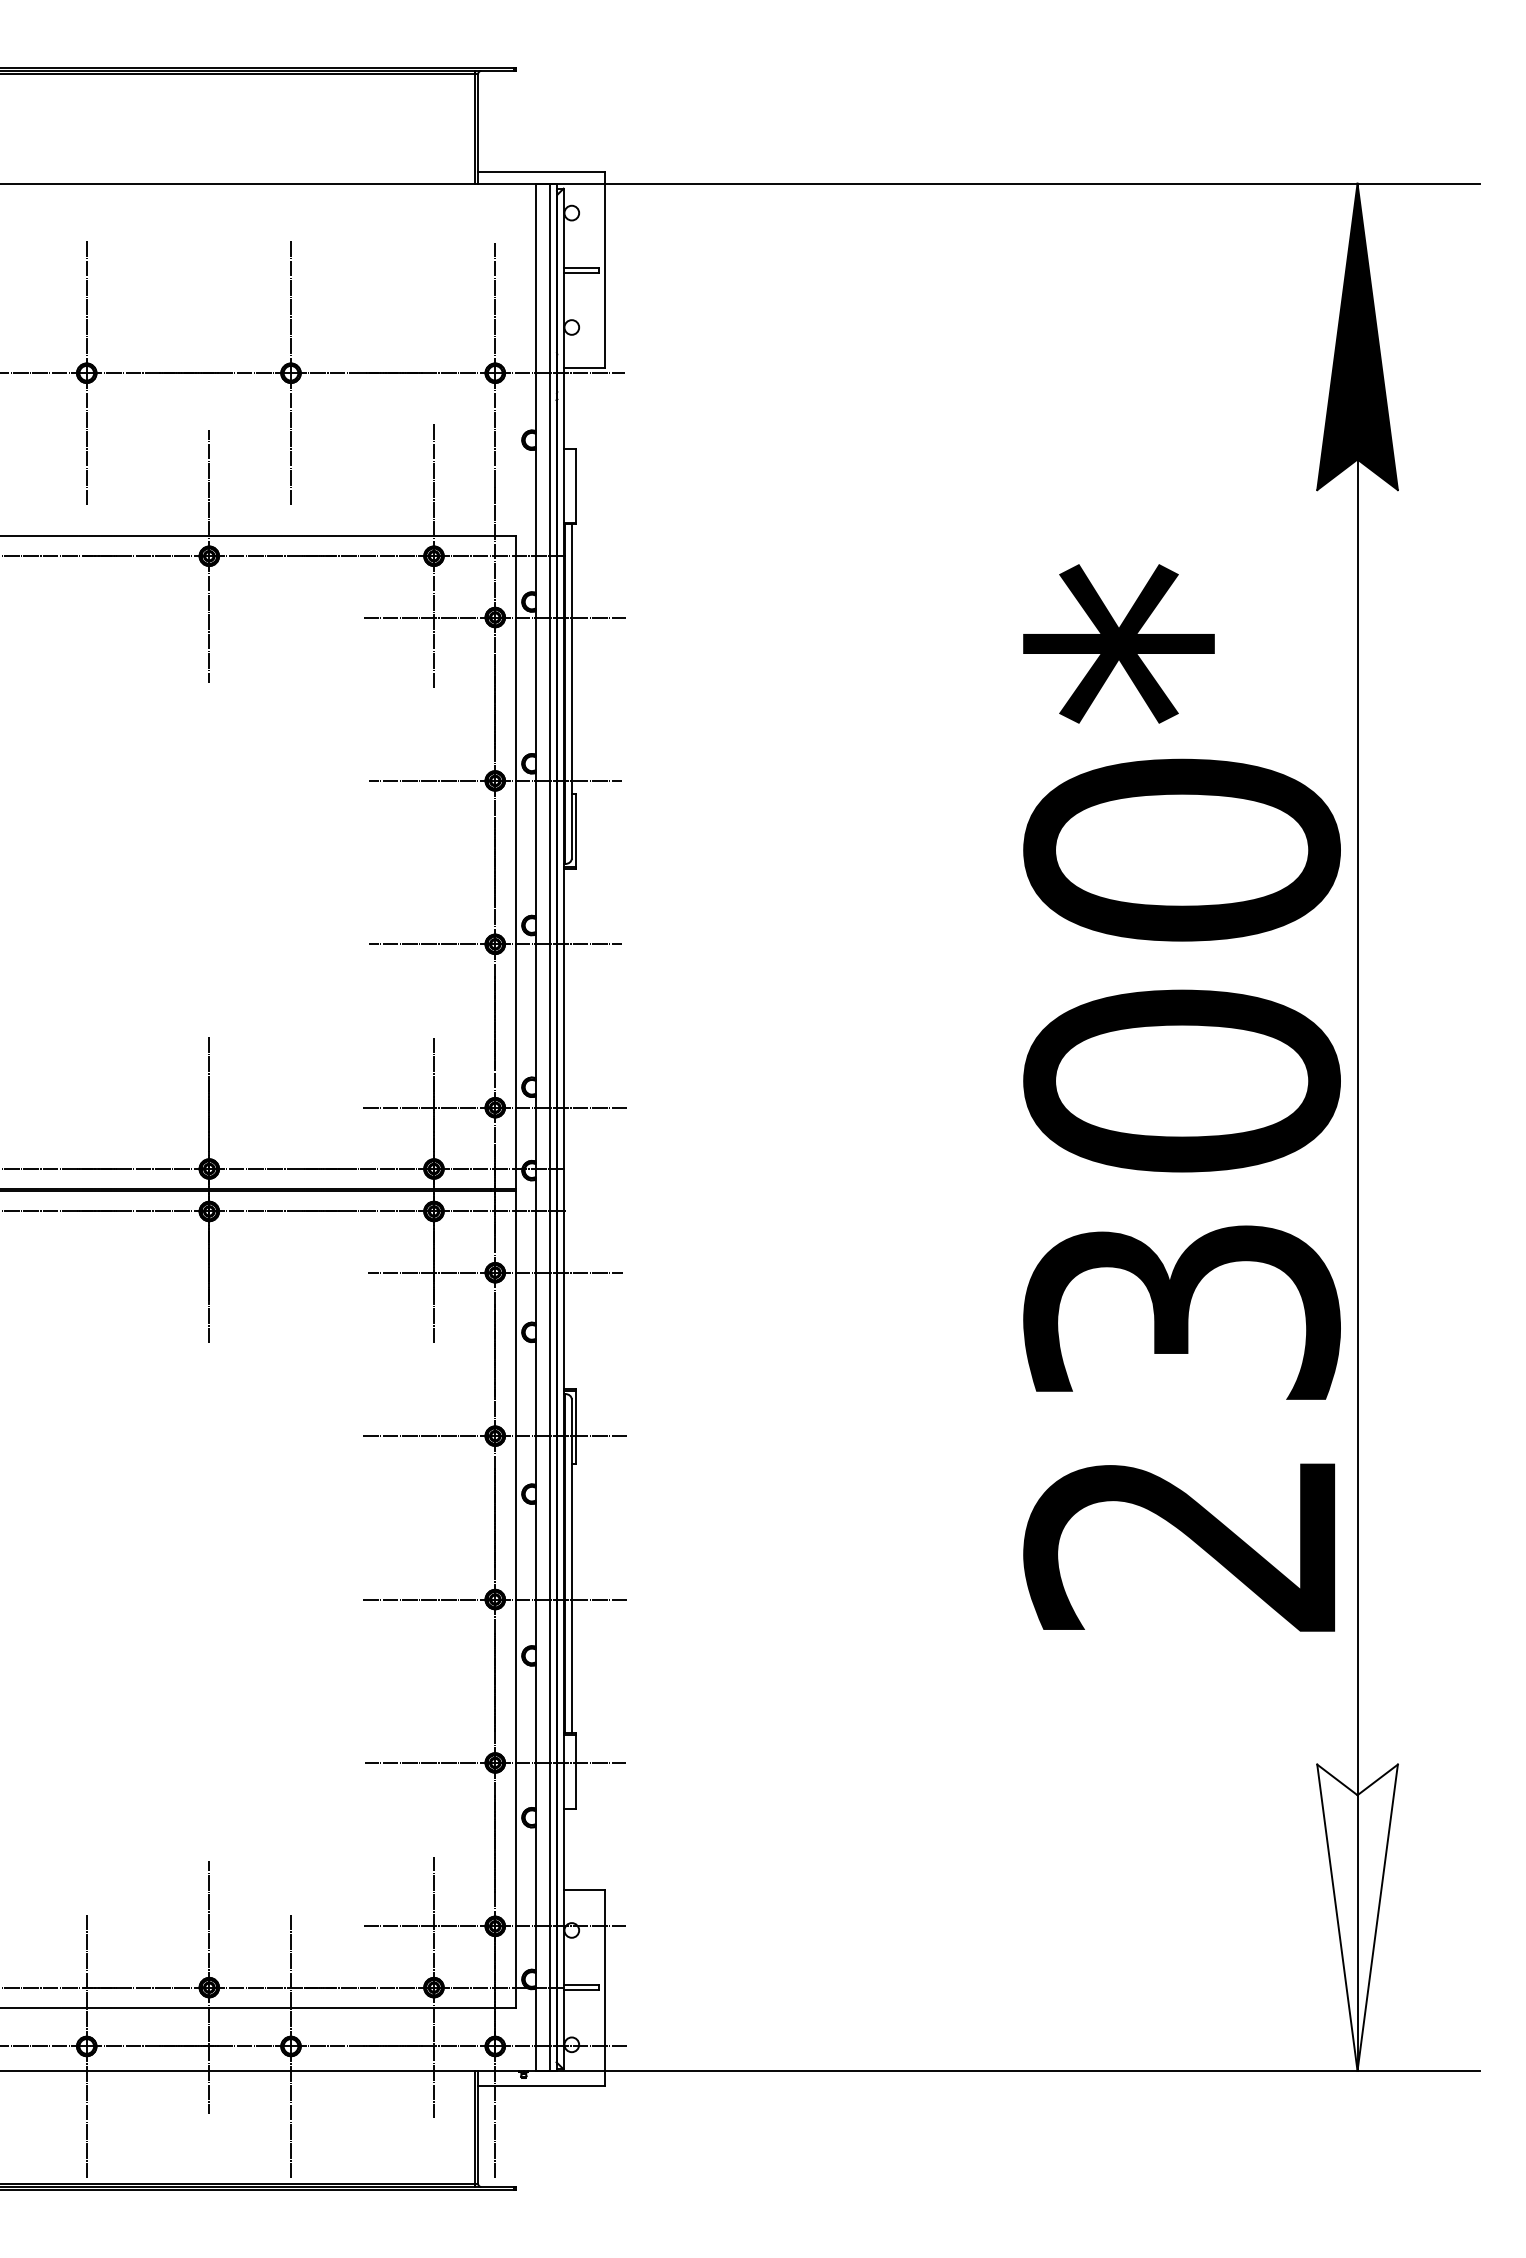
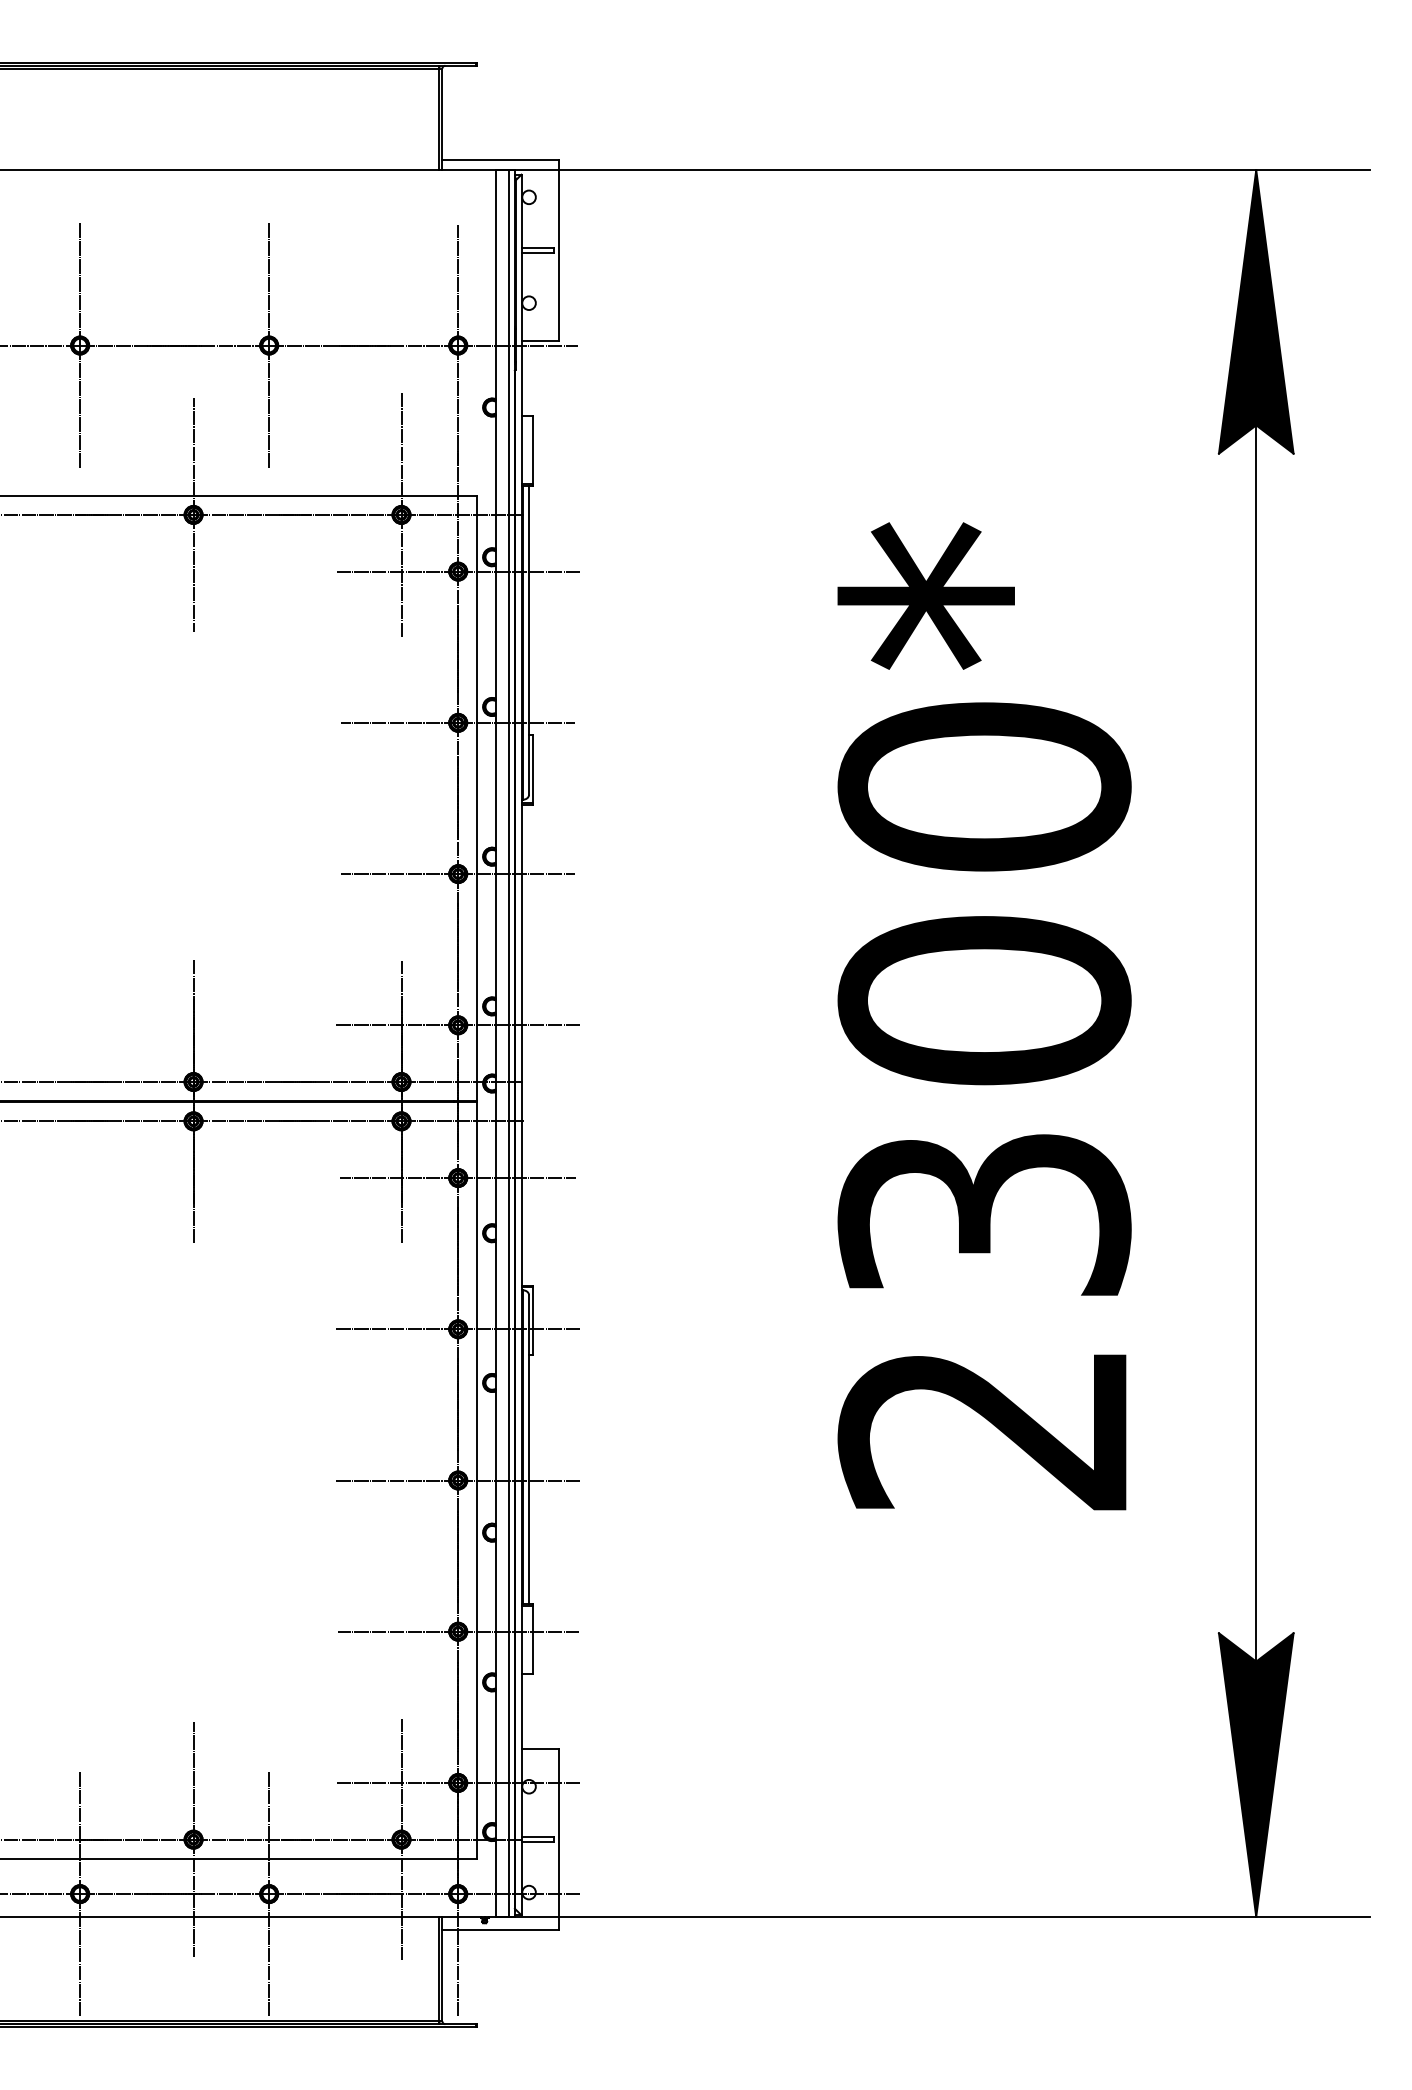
text: (1181, 1097) -> (984, 1015), moved
fill: (1357, 1917) -> (1256, 1774), added

